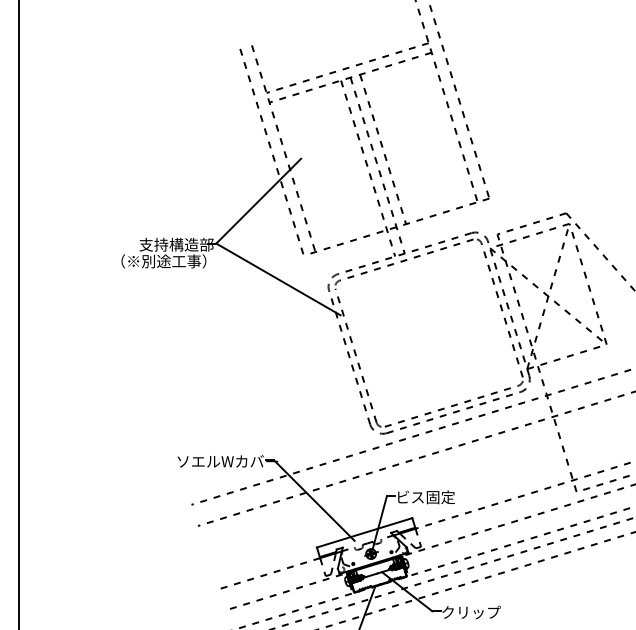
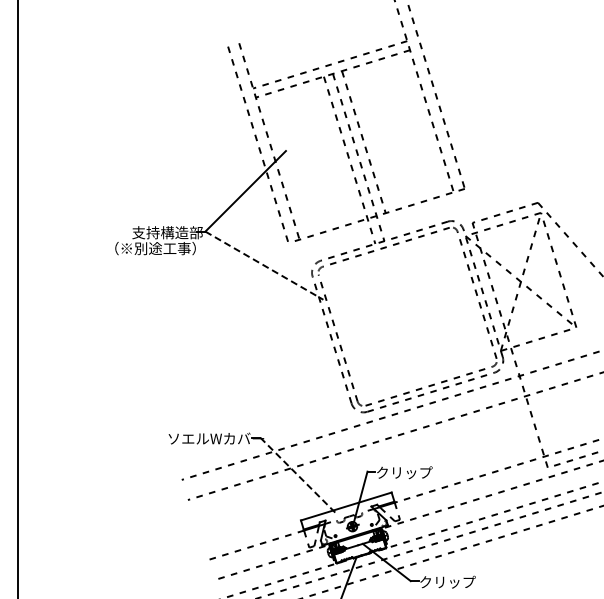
line: (278, 279) -> (264, 265), solid -> dashed
text: (425, 497) -> (404, 472), ビス固定 -> クリップ
line: (314, 501) -> (298, 476), solid -> dashed

